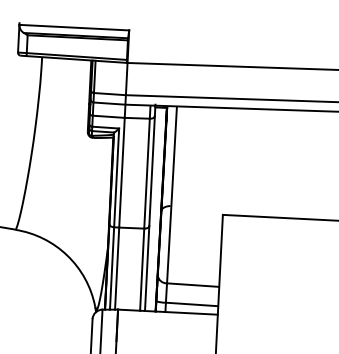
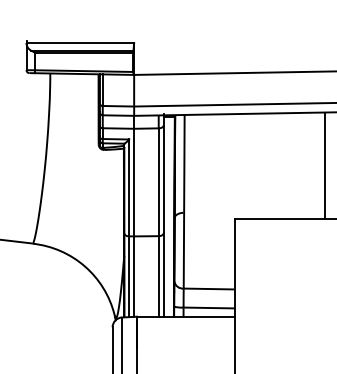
line: (317, 165) -> (325, 165), added

